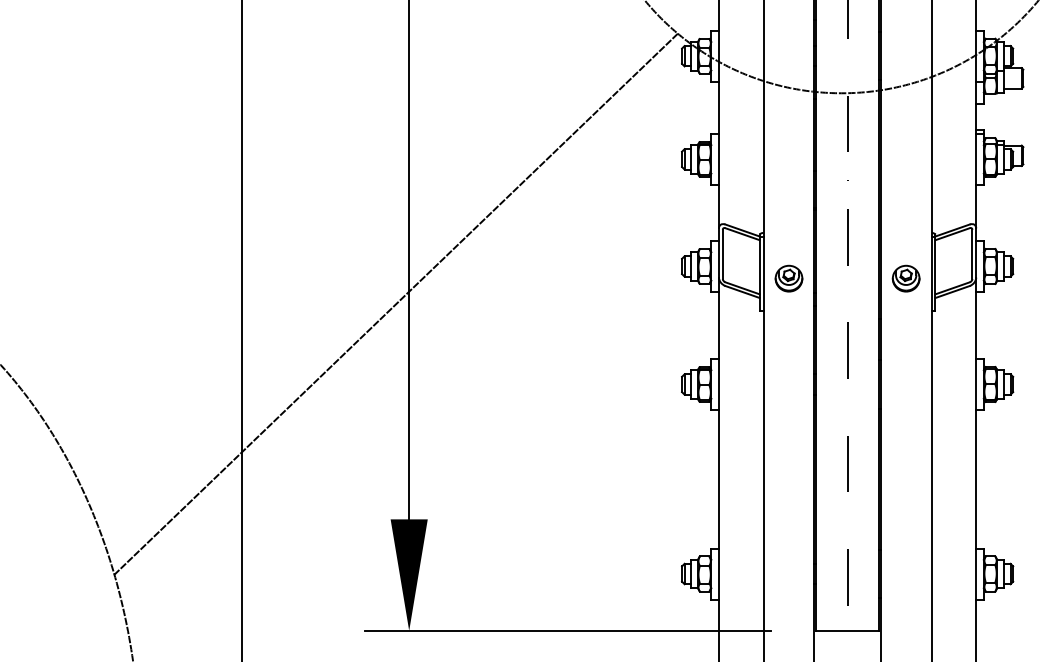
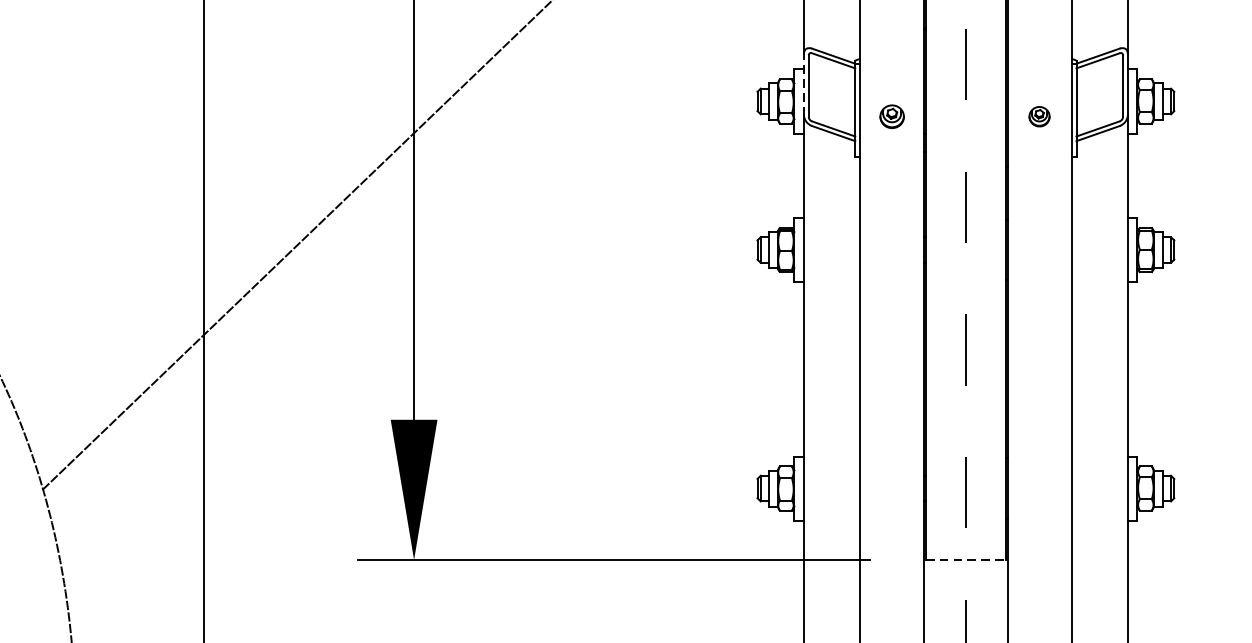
line: (718, 253) -> (803, 85), solid -> dashed
part: (788, 278) -> (891, 116), size x0.7
part: (905, 278) -> (1038, 116), size x0.6
line: (847, 630) -> (965, 559), solid -> dashed

